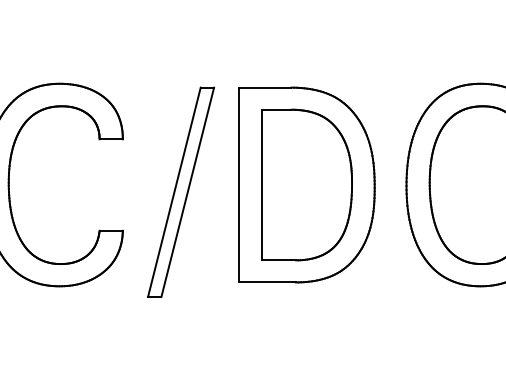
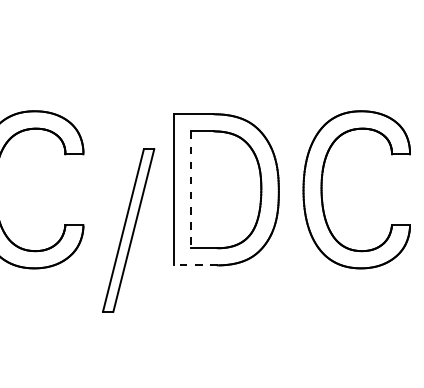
line: (262, 185) -> (191, 190), solid -> dashed
part: (180, 192) -> (128, 230), moved
line: (267, 282) -> (195, 265), solid -> dashed

